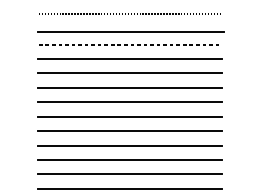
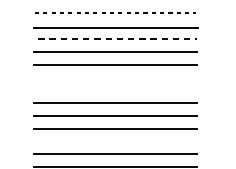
line: (130, 87) -> (115, 77), removed
line: (130, 102) -> (115, 90), removed
line: (130, 160) -> (115, 141), removed

